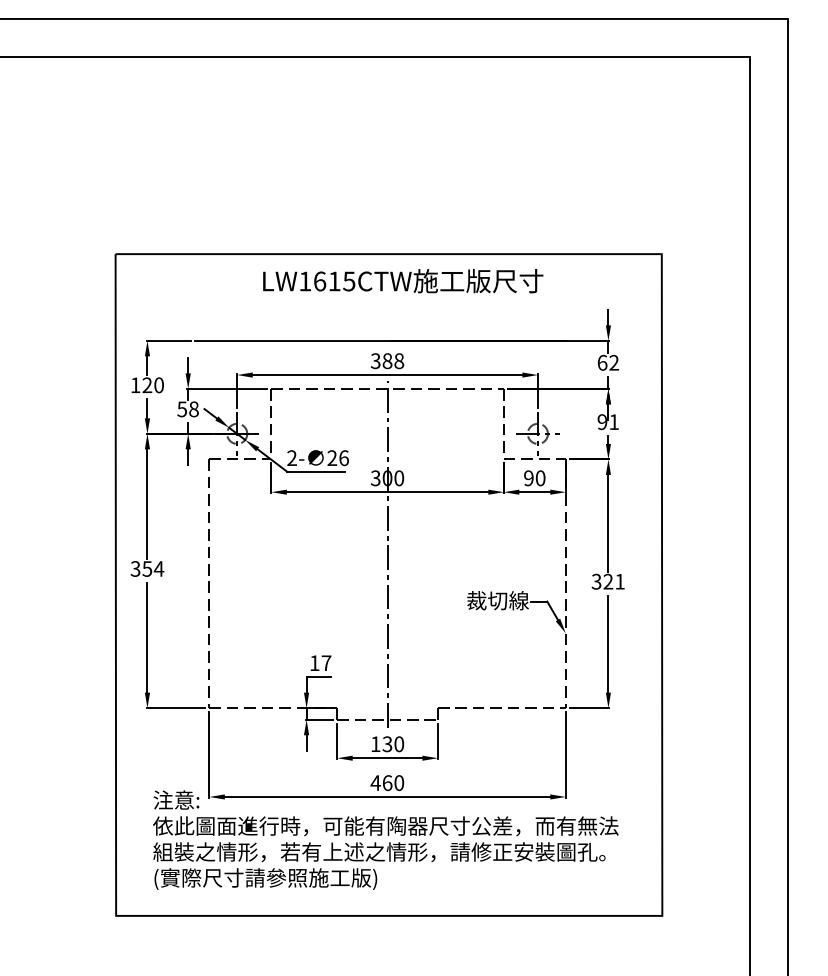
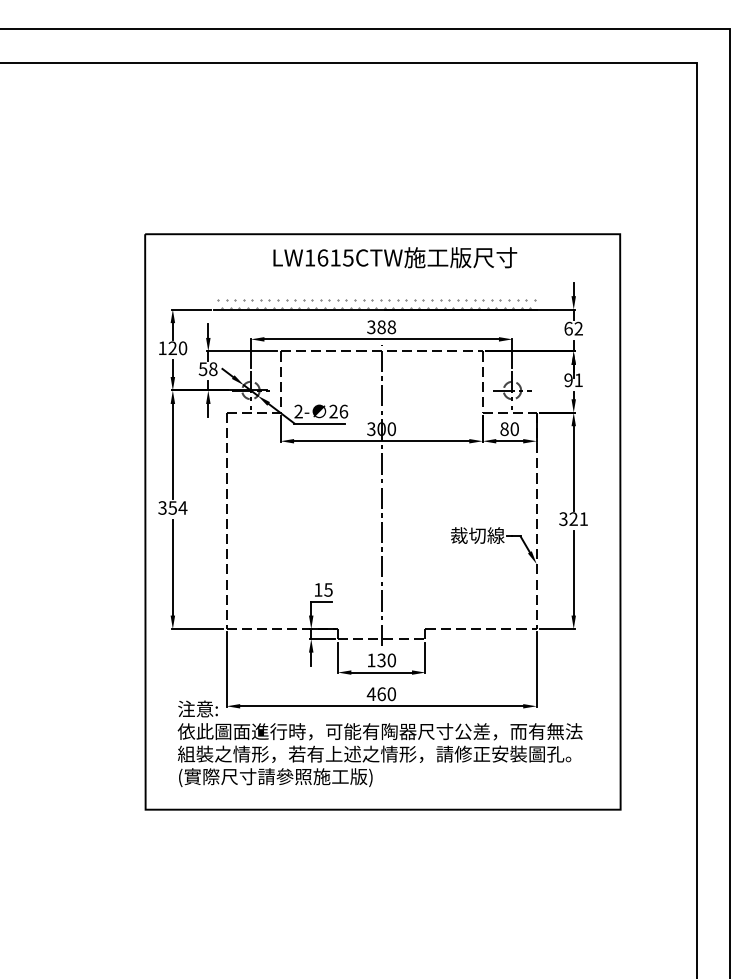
hatch: (381, 333) -> (376, 303), added
text: (528, 478) -> (504, 429), 90 -> 80
text: (326, 662) -> (328, 589), 17 -> 15

